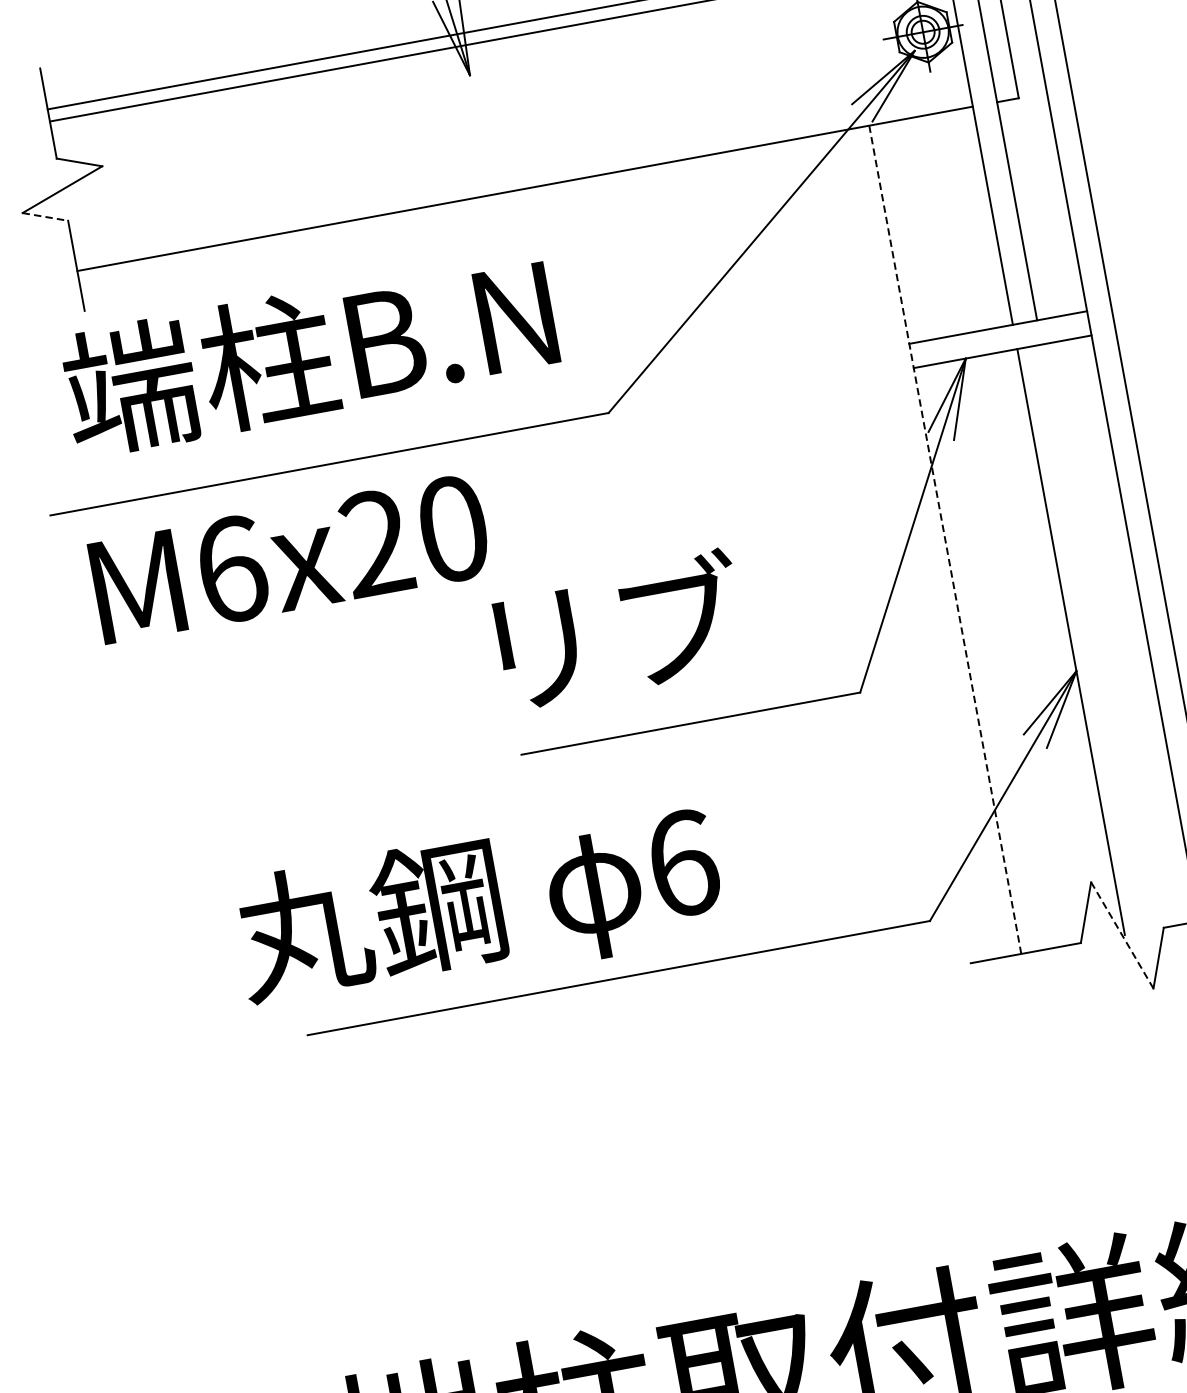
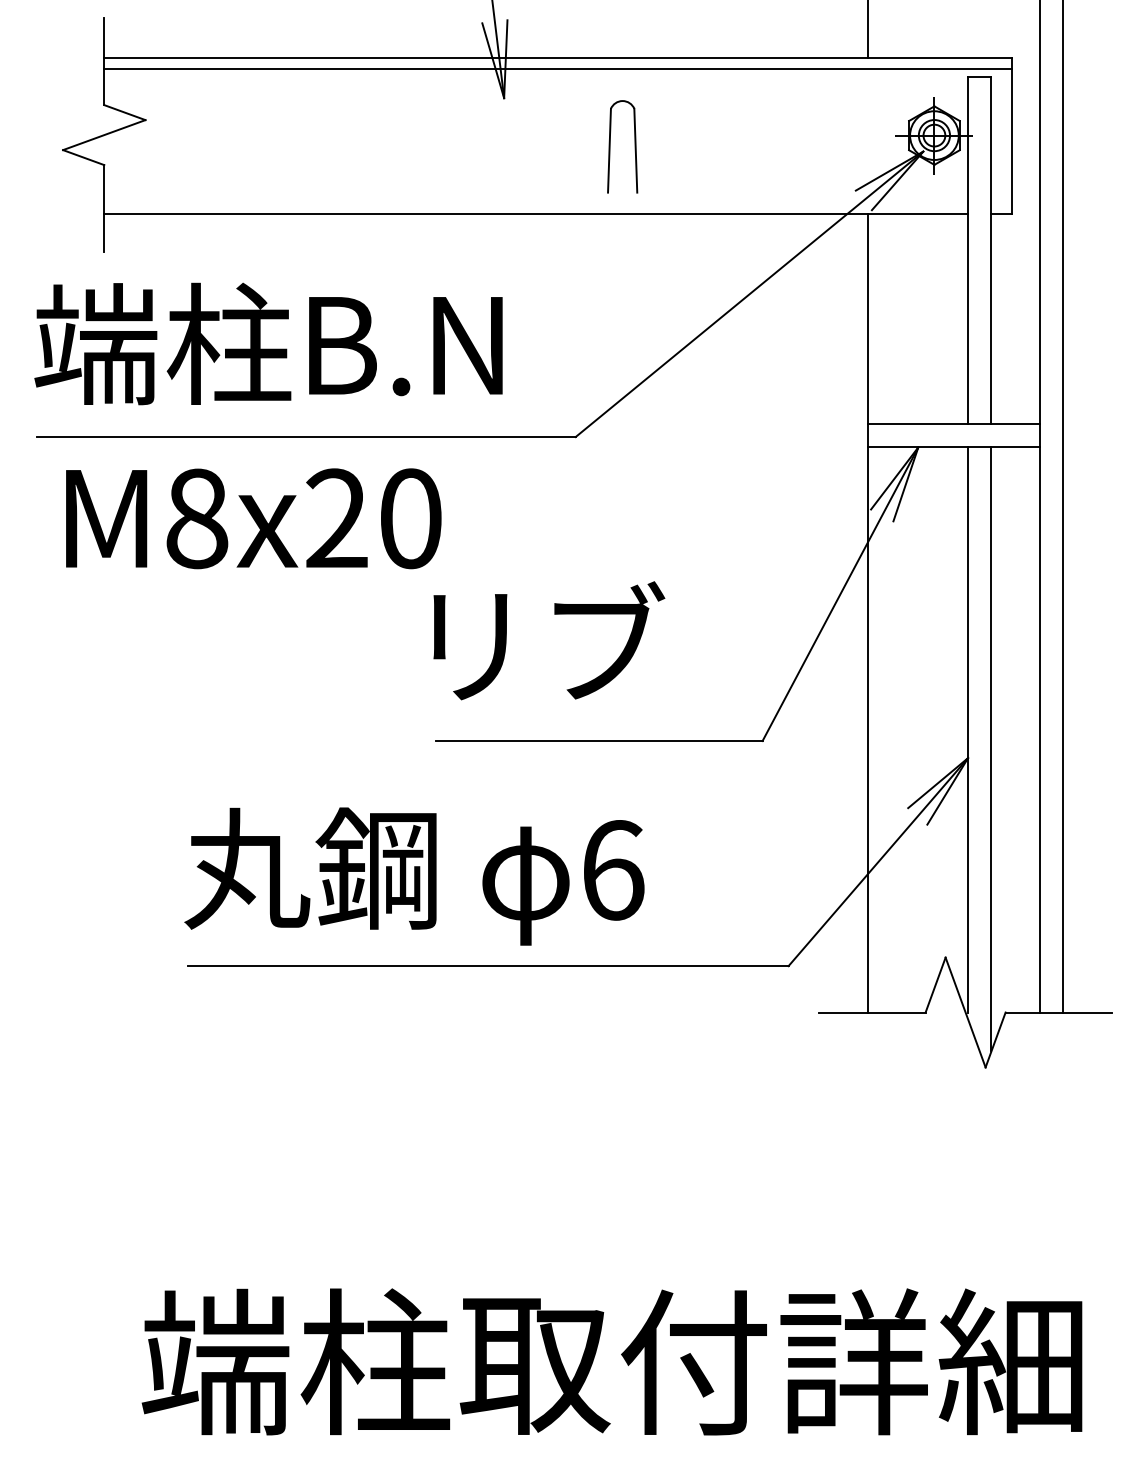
part: (589, 105) -> (610, 146), added
line: (45, 216) -> (83, 157), dashed -> solid
text: (309, 353) -> (268, 343), moved
line: (945, 539) -> (868, 612), dashed -> solid
text: (232, 569) -> (197, 518), M6x20 -> M8x20
line: (1099, 657) -> (991, 749), added
text: (478, 907) -> (414, 876), moved
line: (1122, 935) -> (965, 1012), dashed -> solid

